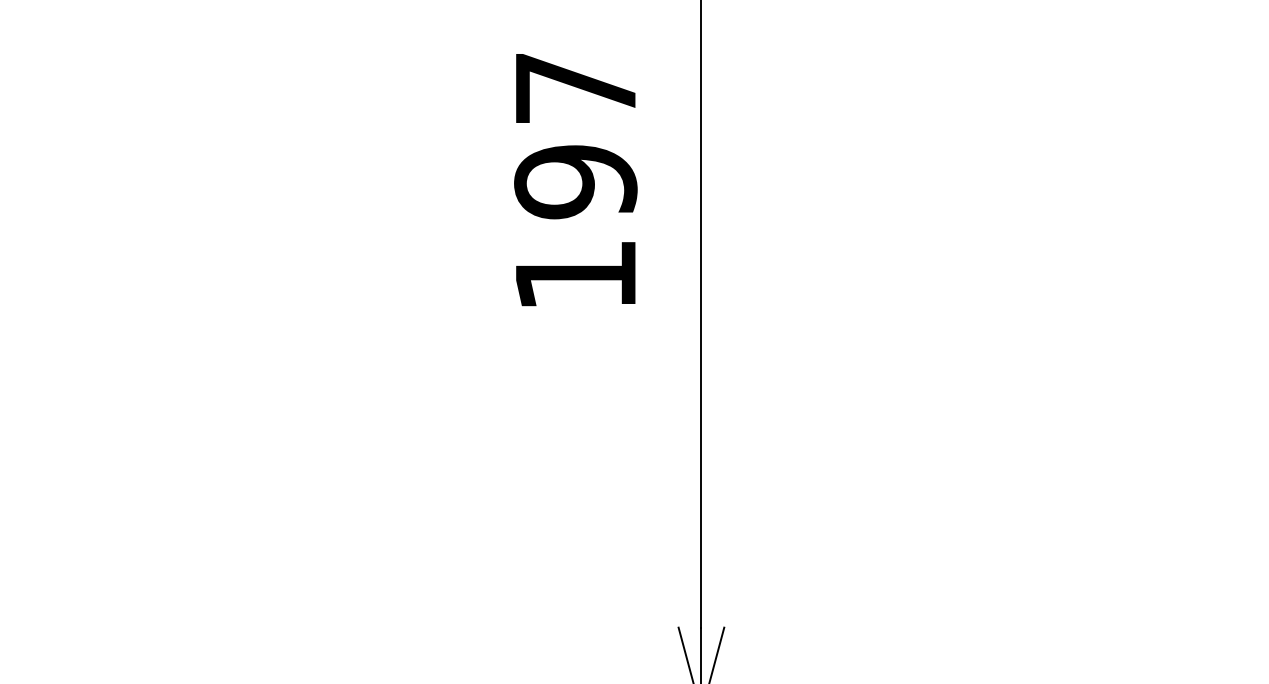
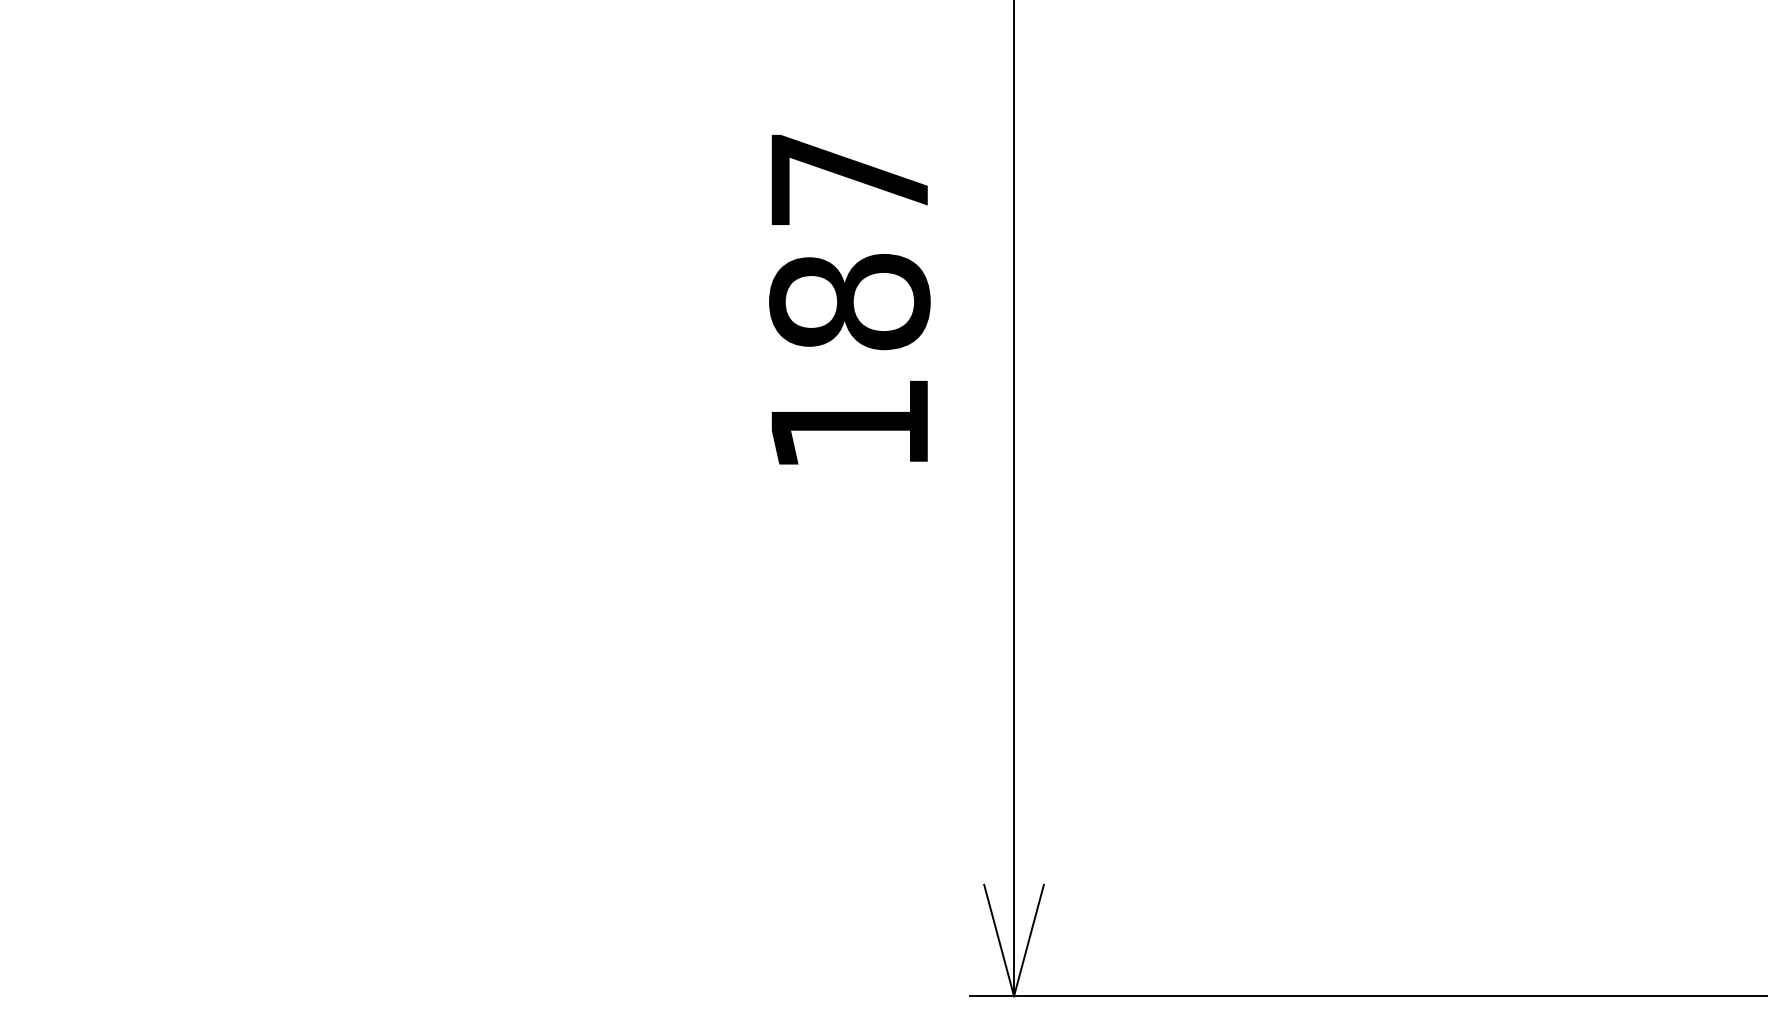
text: (575, 182) -> (849, 302), 197 -> 187

